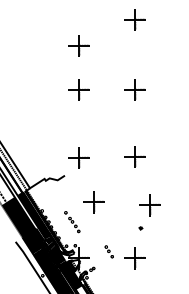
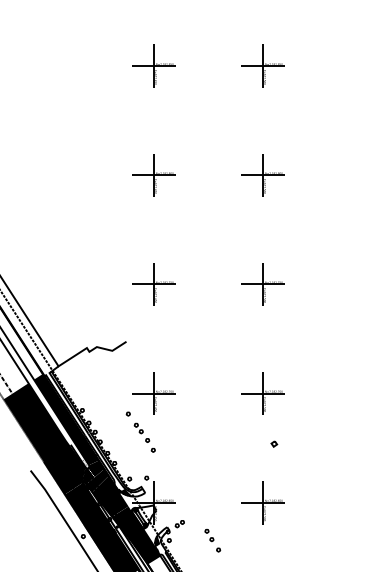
part: (134, 19) -> (261, 65), moved
part: (78, 45) -> (152, 65), moved
part: (134, 156) -> (261, 283), moved
part: (78, 157) -> (152, 283), moved
part: (93, 202) -> (152, 393), moved
part: (149, 205) -> (261, 393), moved
part: (108, 251) -> (211, 539), moved

